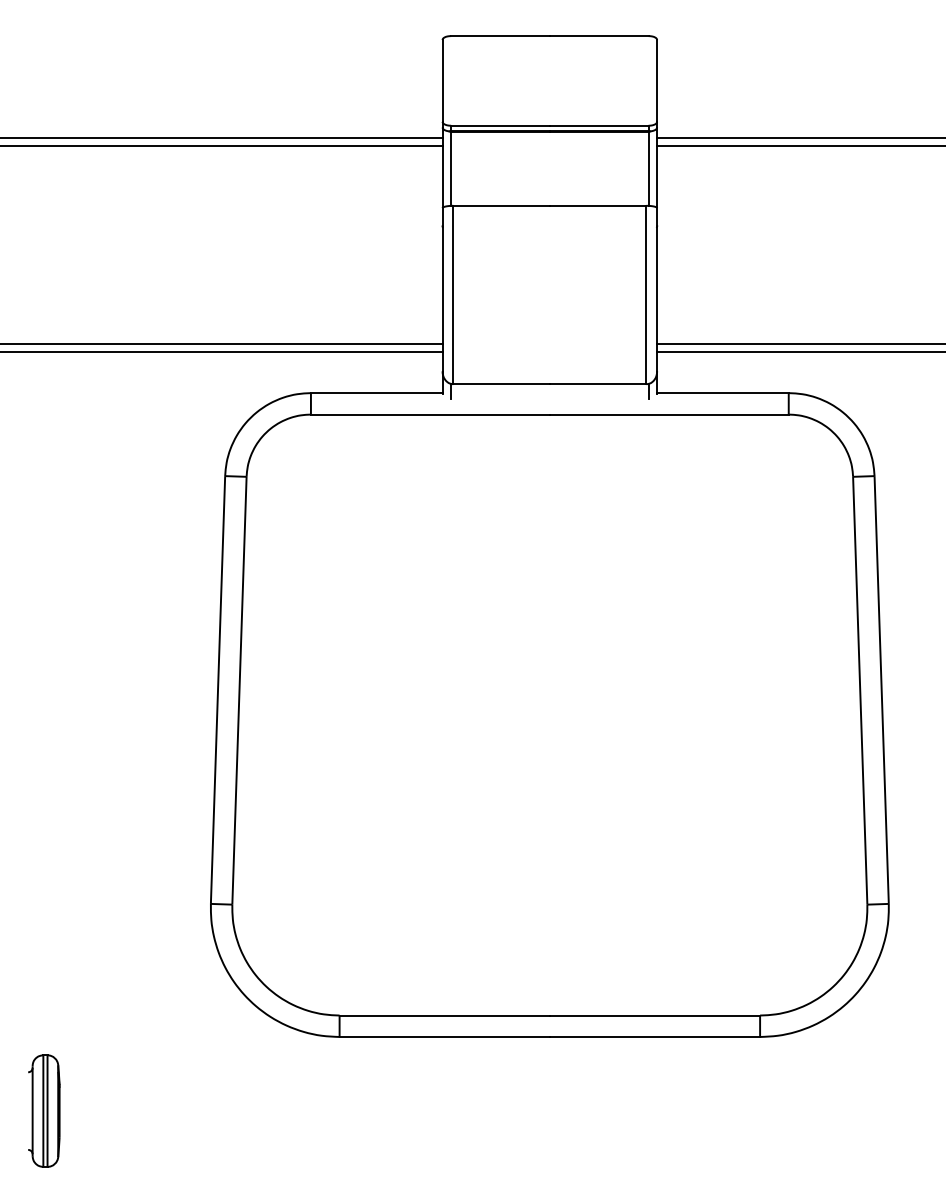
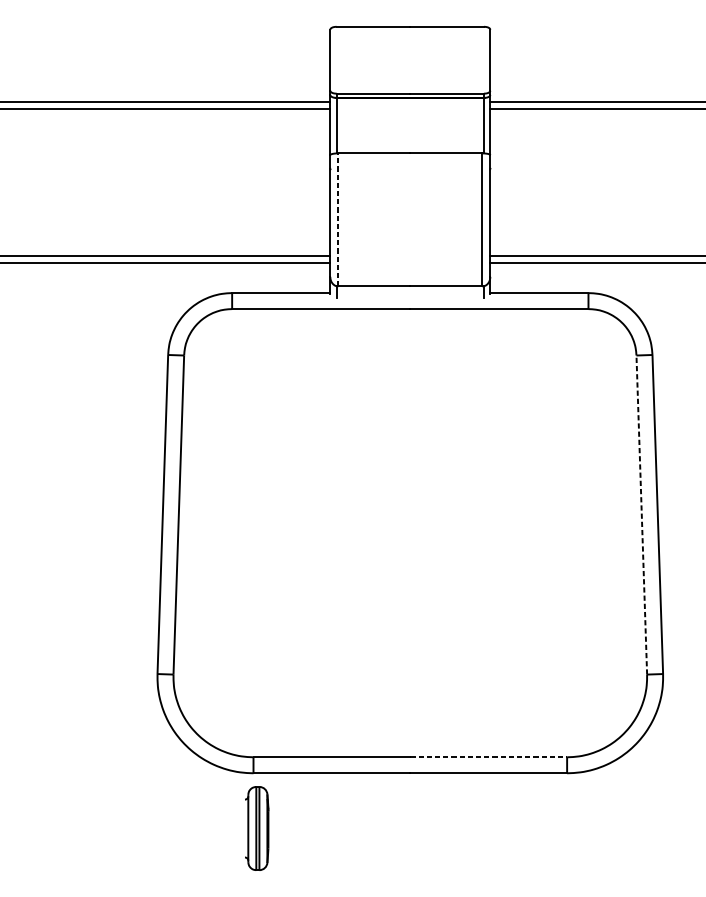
line: (453, 294) -> (338, 219), solid -> dashed
line: (860, 690) -> (641, 514), solid -> dashed
line: (655, 1015) -> (489, 757), solid -> dashed
part: (44, 1110) -> (257, 828), moved

